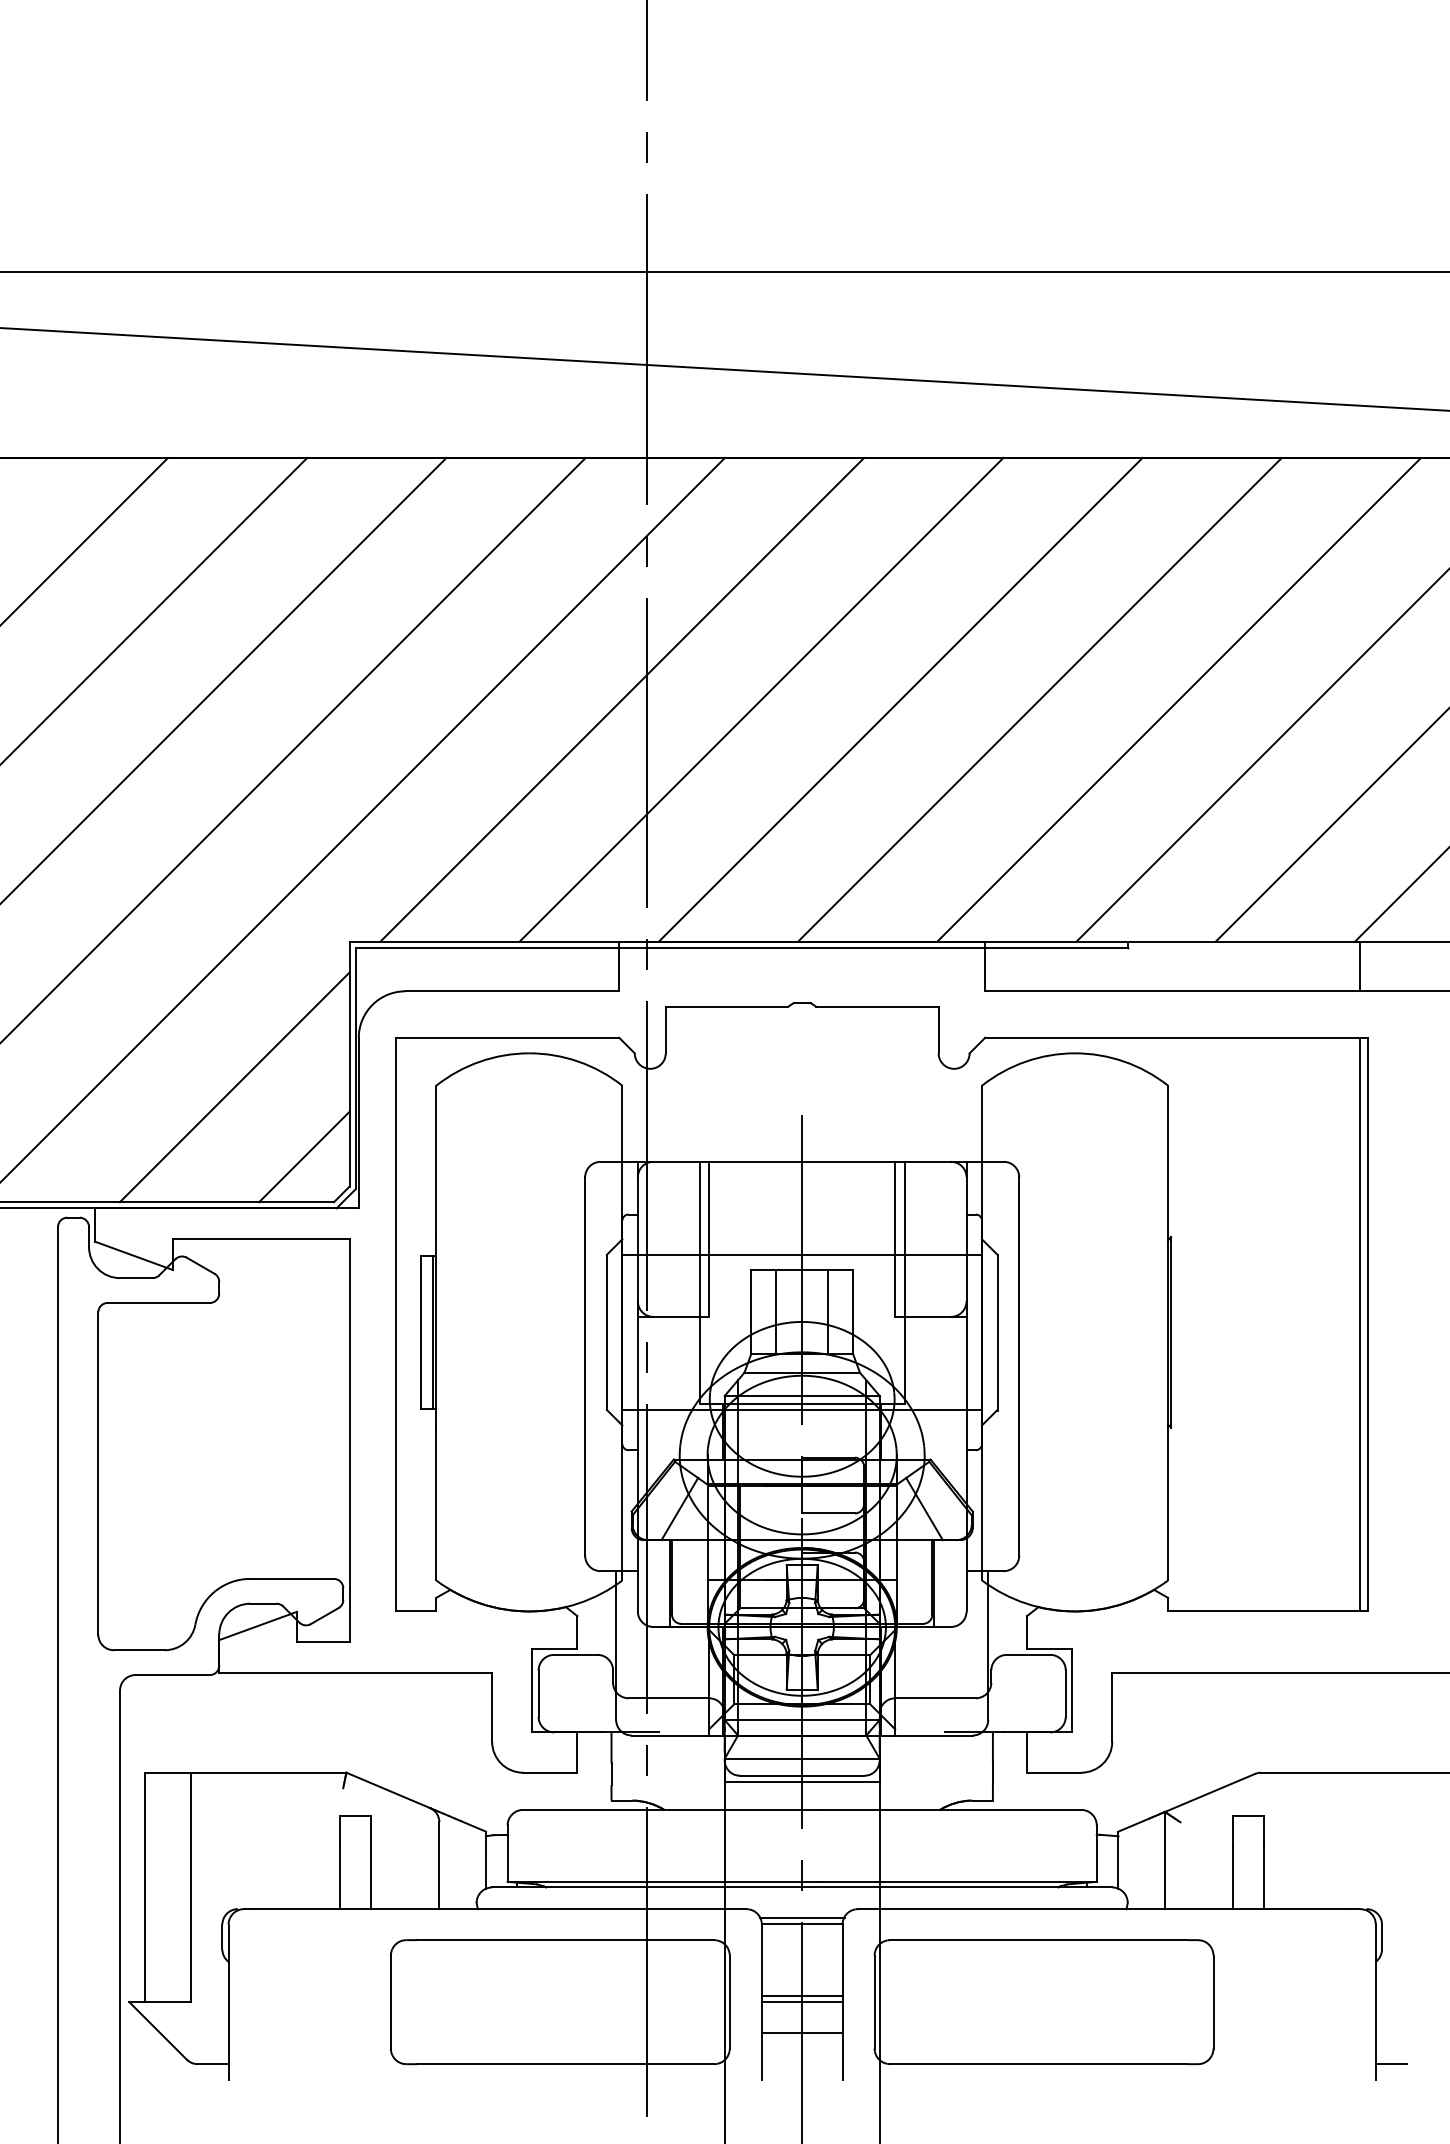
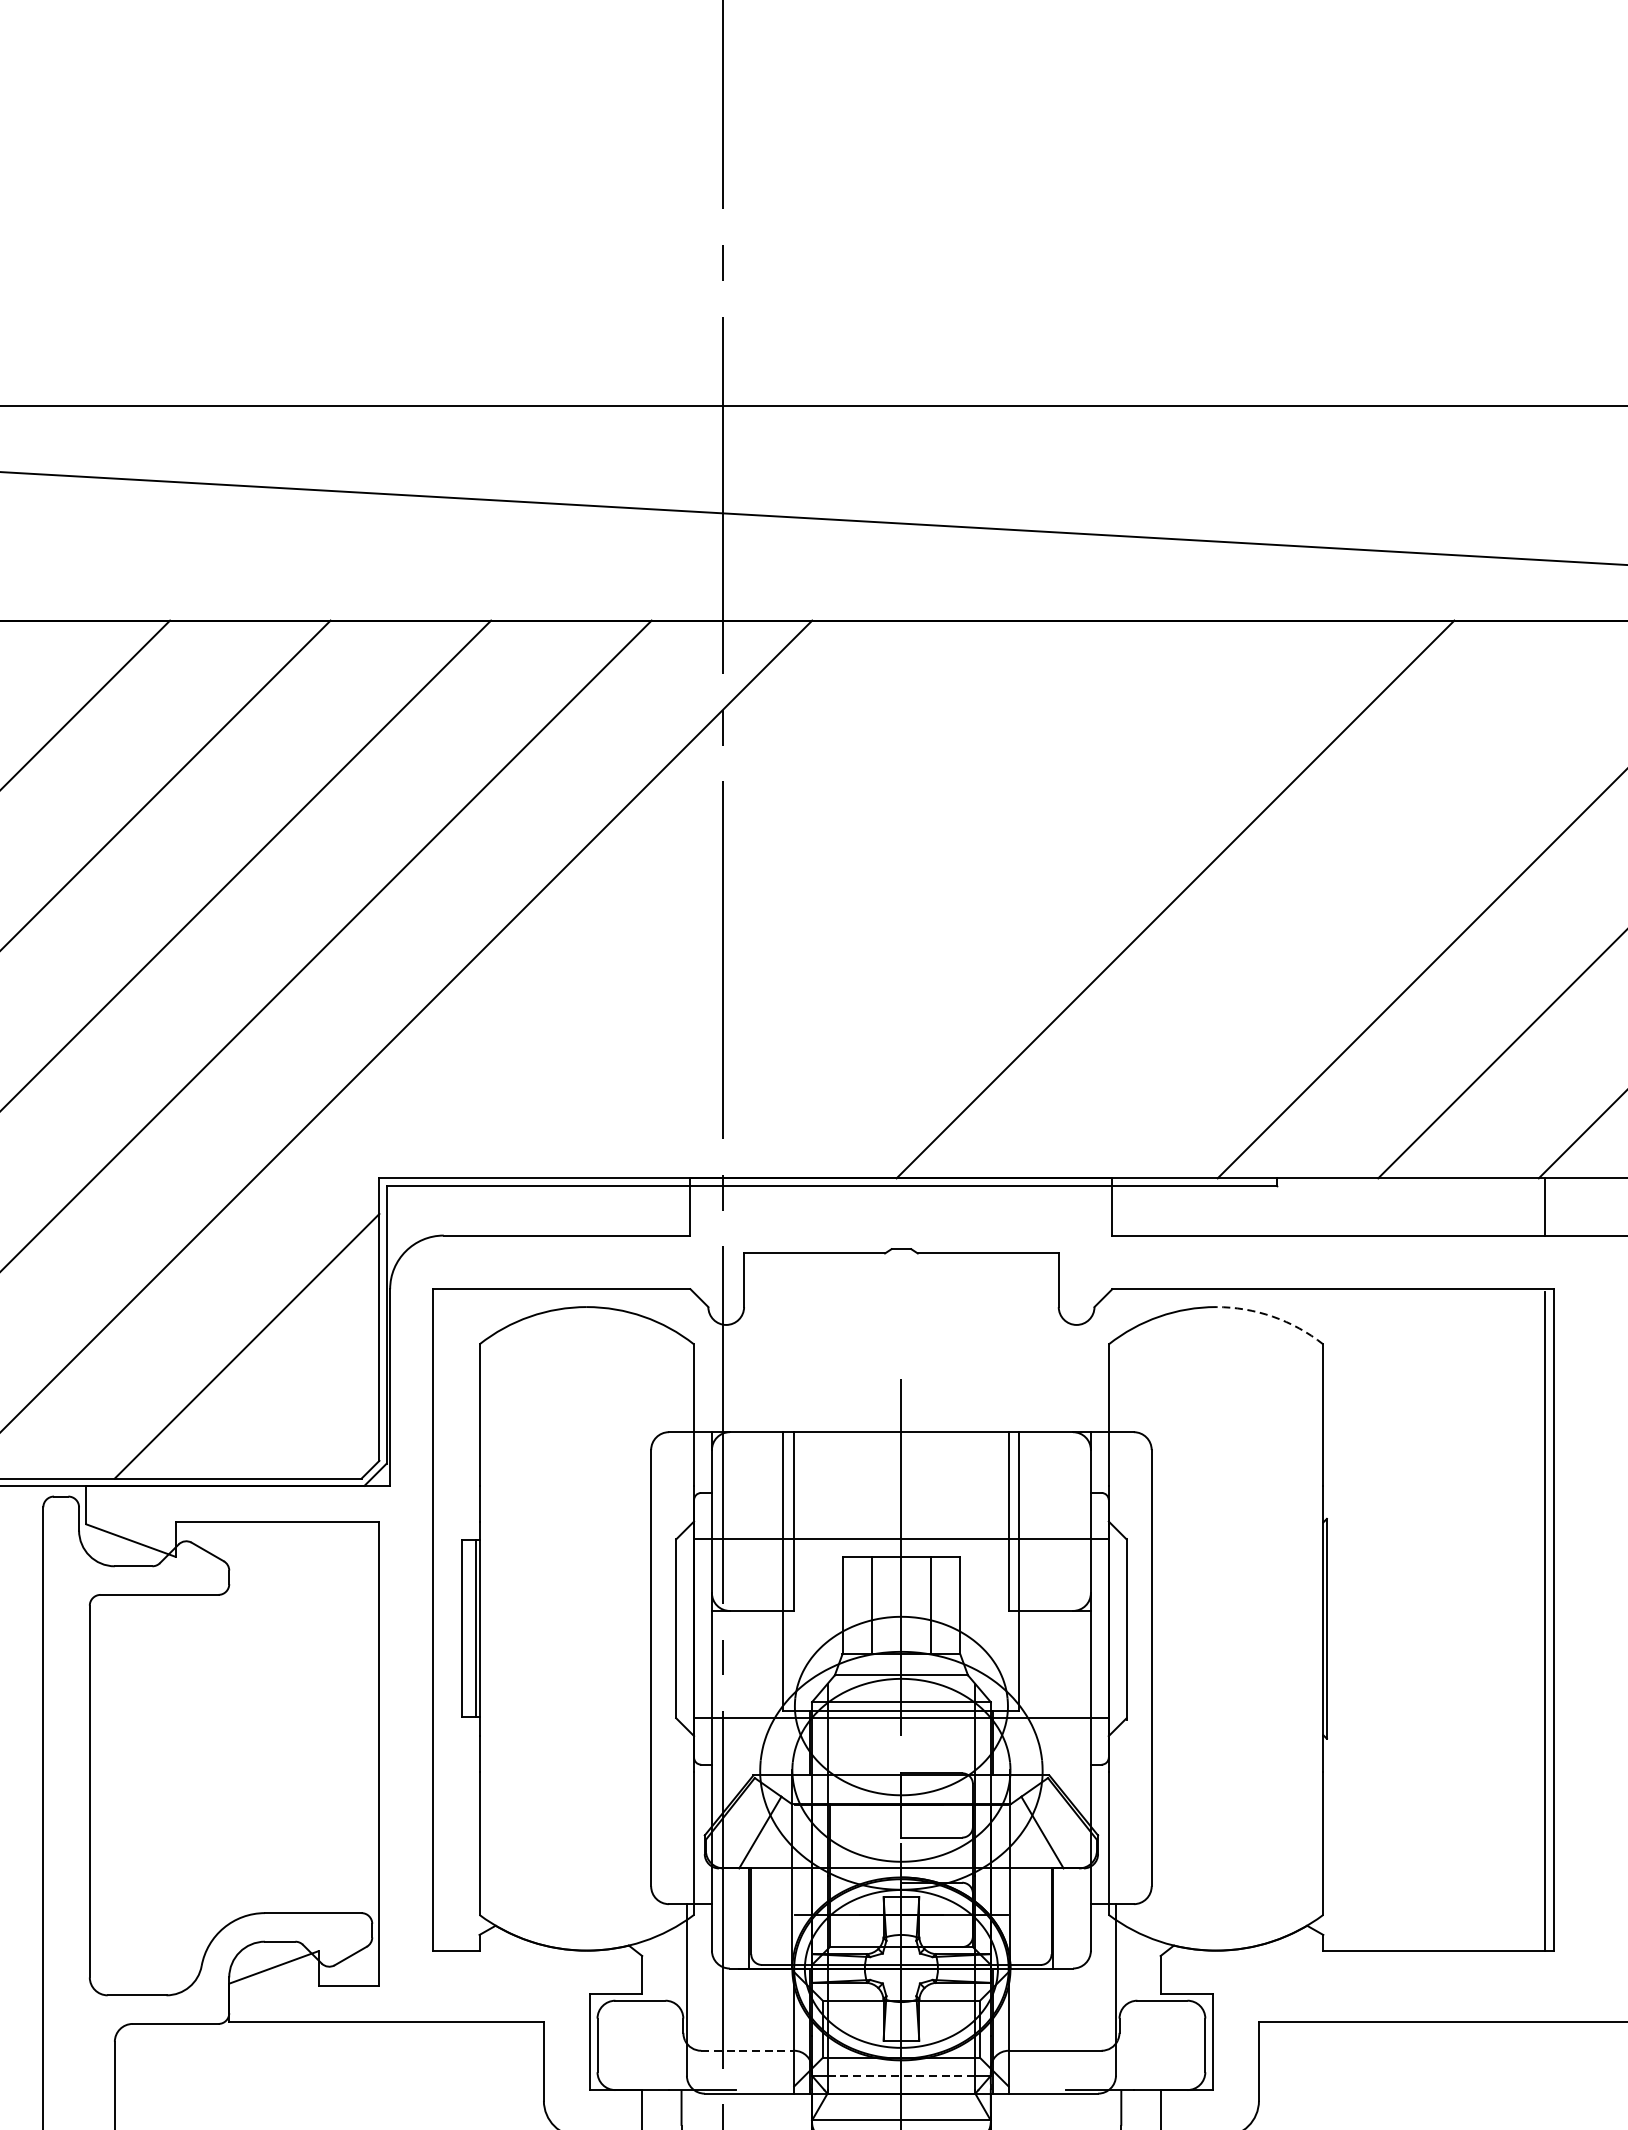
line: (622, 699) -> (694, 899), removed
line: (761, 699) -> (854, 899), removed
line: (900, 699) -> (1014, 899), removed
line: (1178, 699) -> (1335, 899), removed
arc: (1124, 1061) -> (1273, 1316), solid -> dashed
line: (304, 1156) -> (327, 1426), removed
line: (669, 1698) -> (748, 2051), solid -> dashed
line: (802, 1720) -> (901, 2076), solid -> dashed

